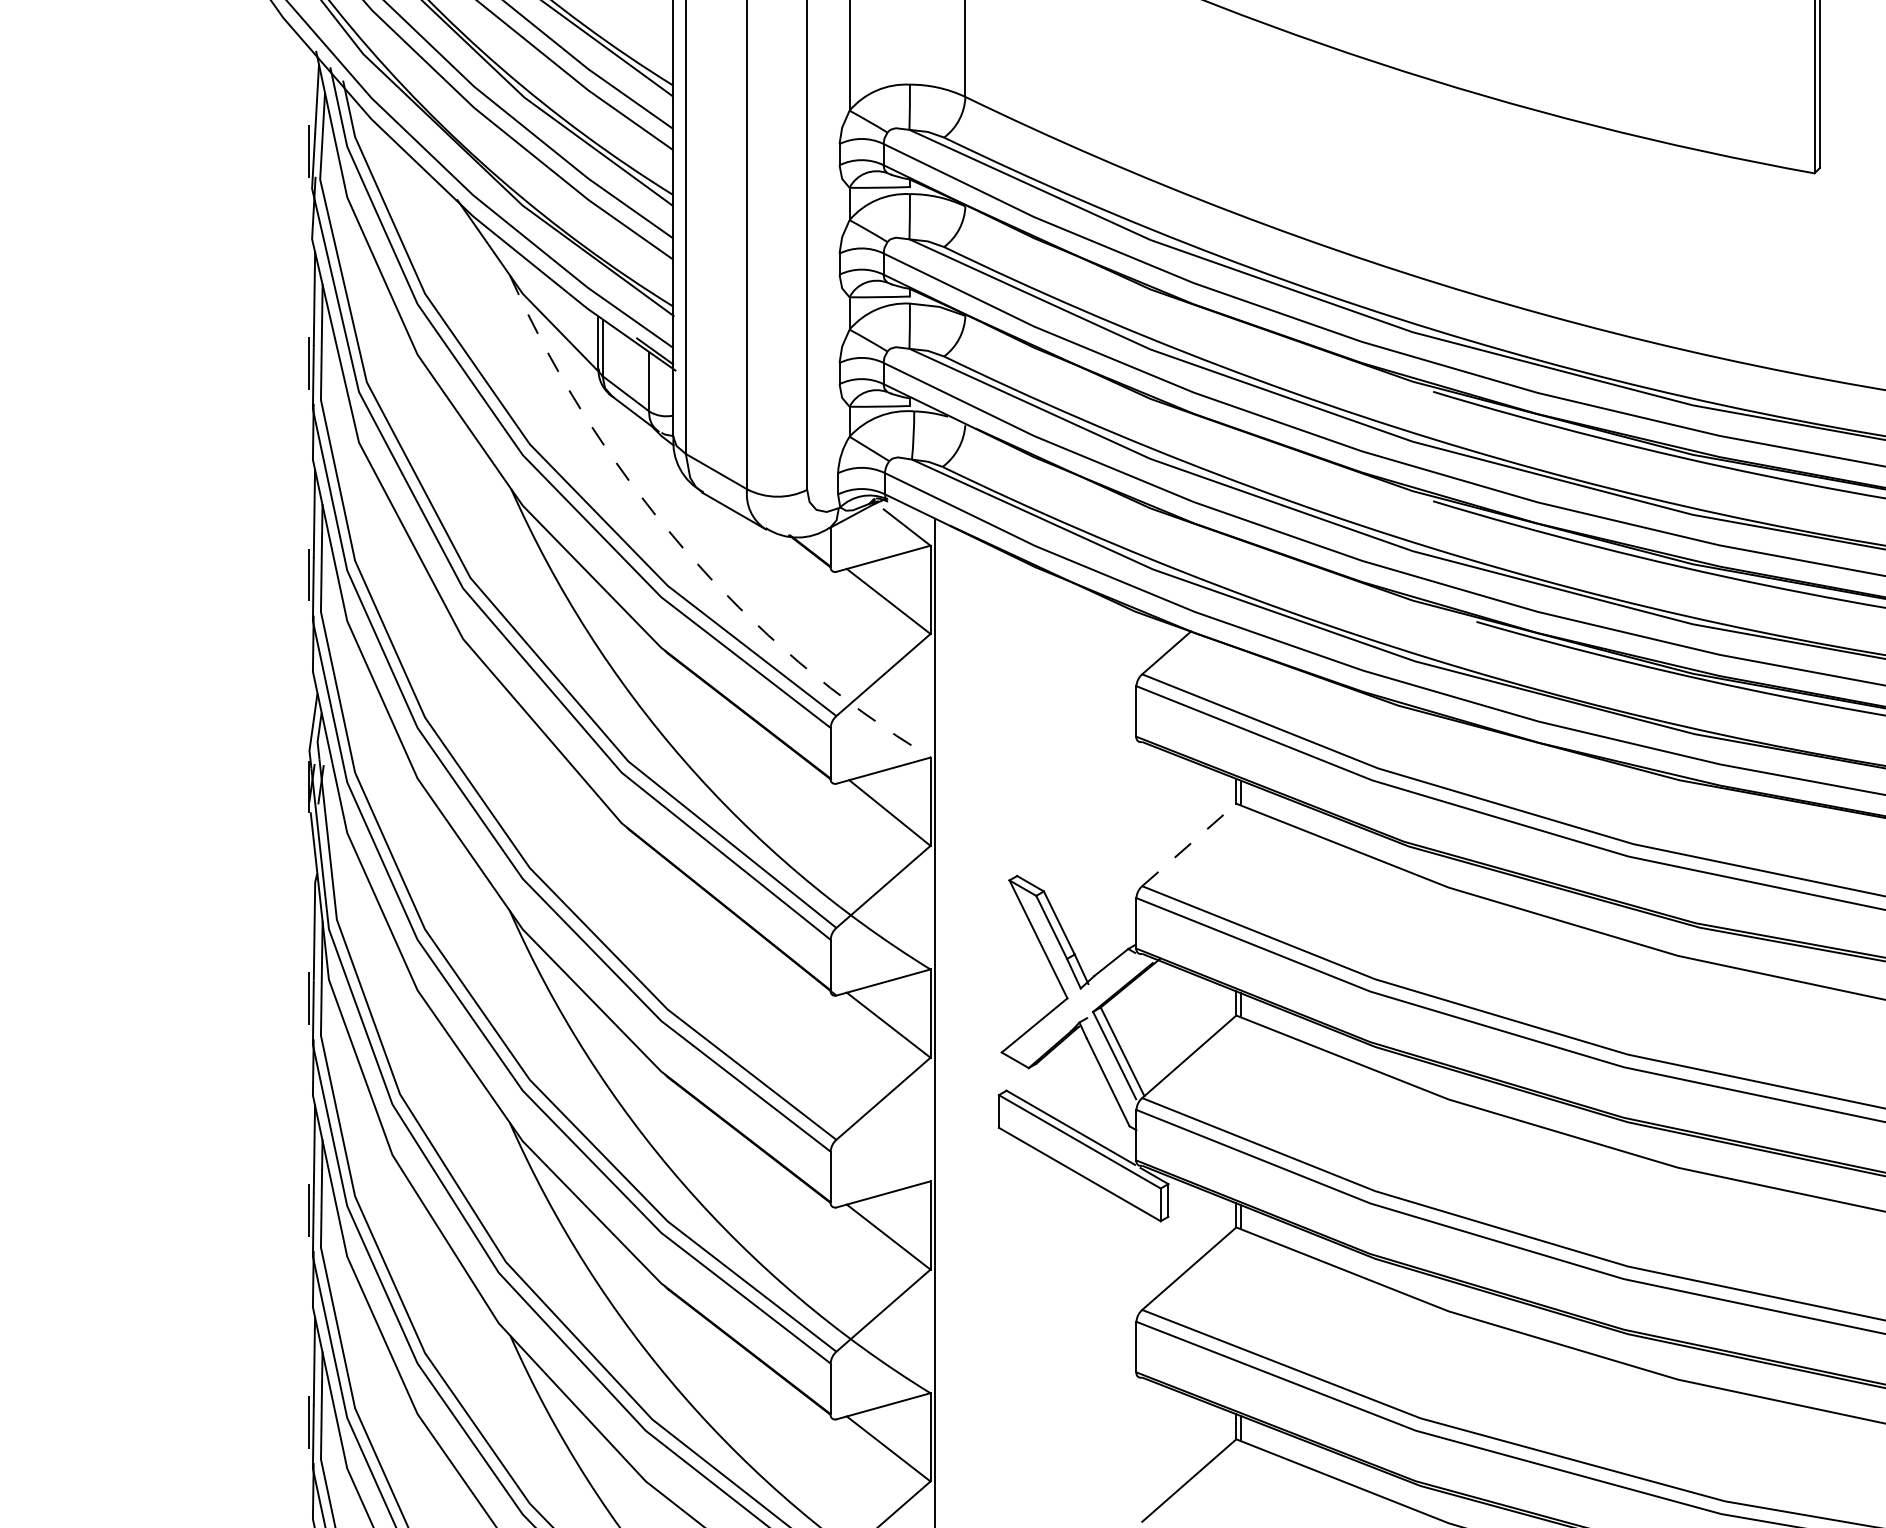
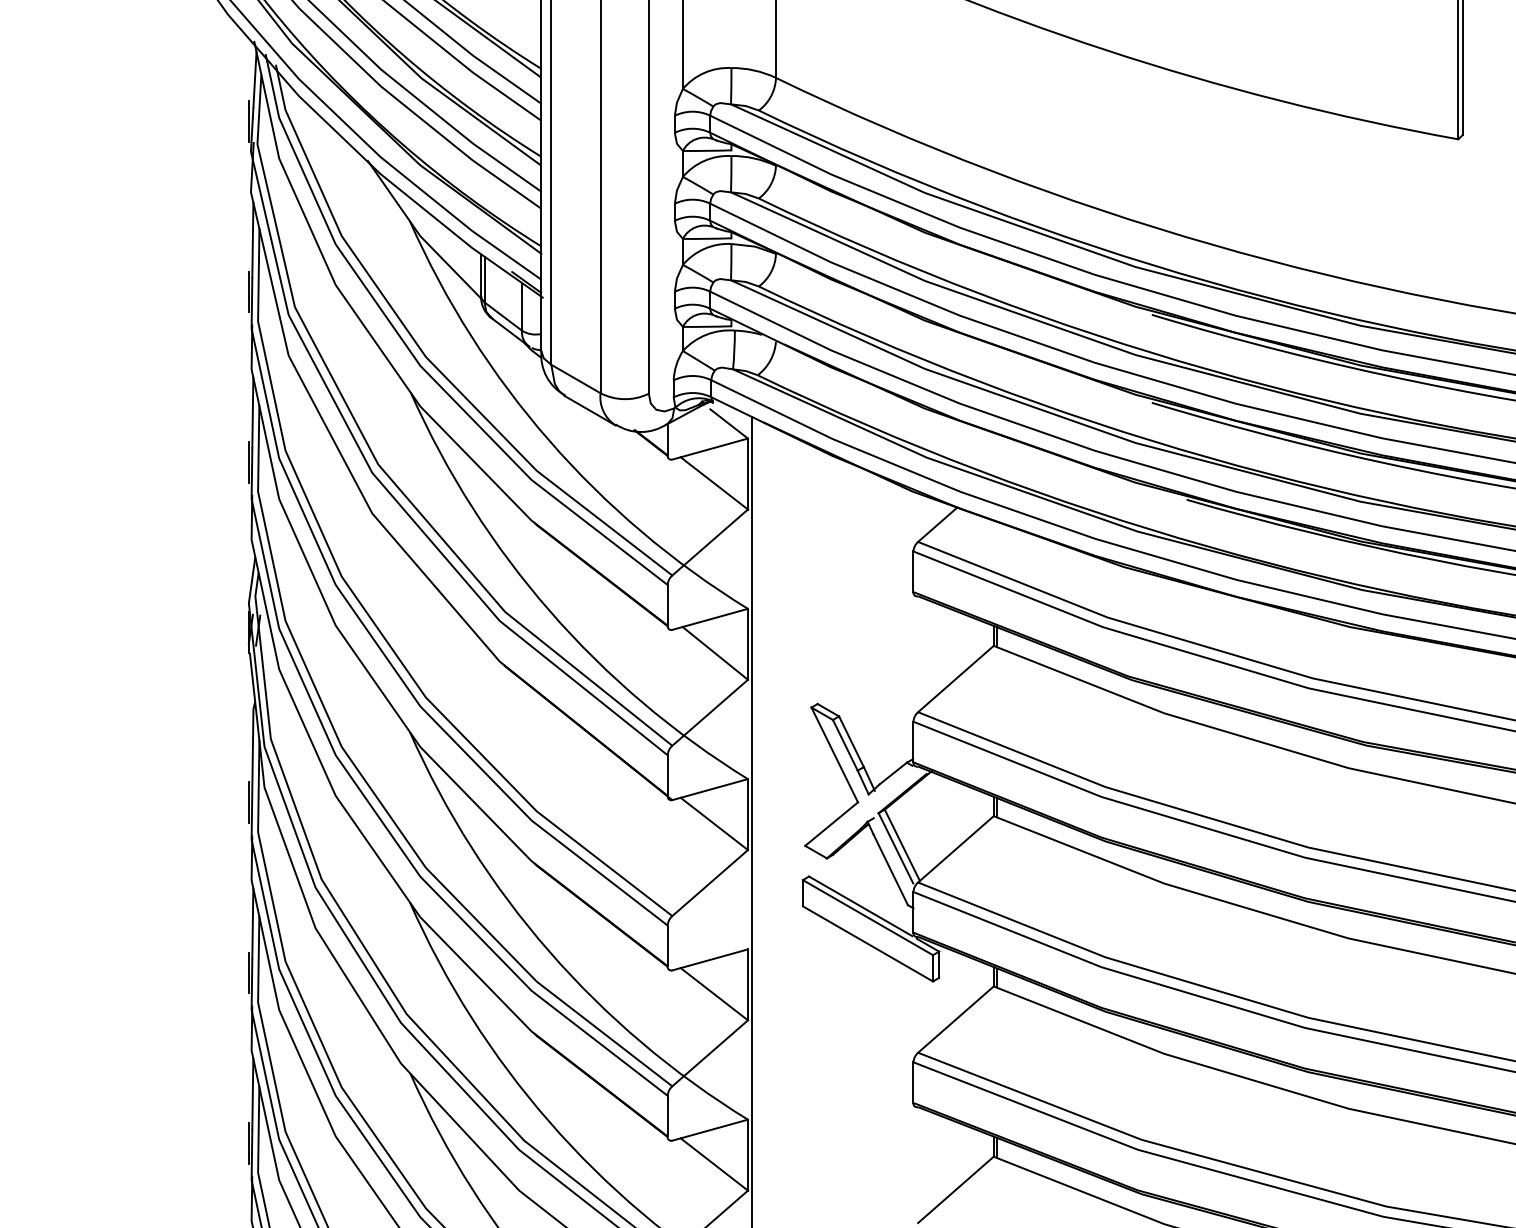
arc: (683, 548) -> (549, 440), dashed -> solid
line: (1189, 844) -> (956, 678), dashed -> solid

